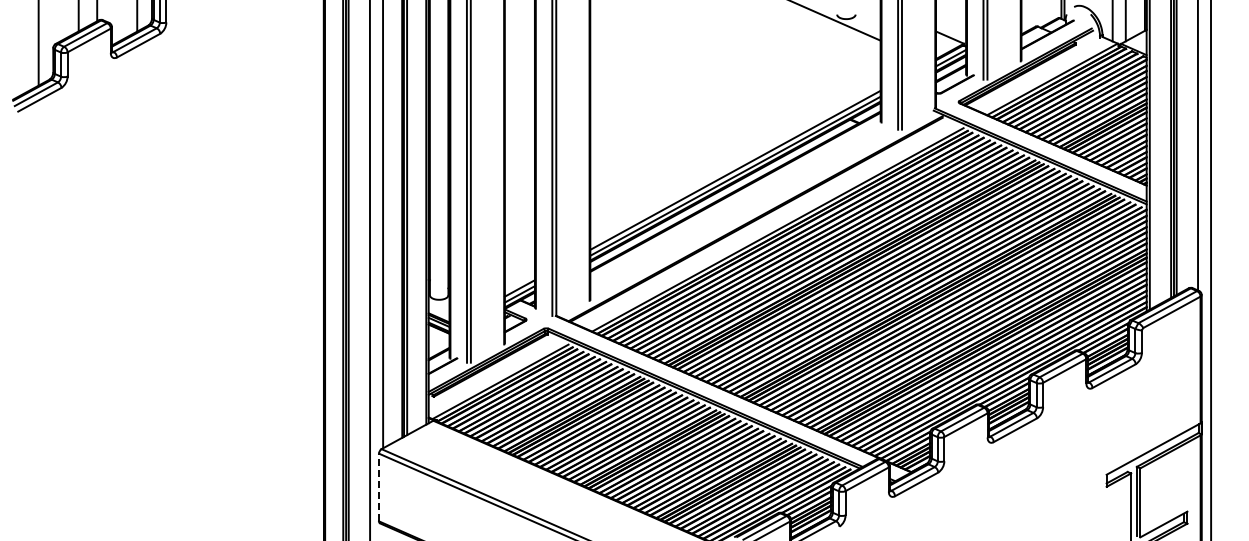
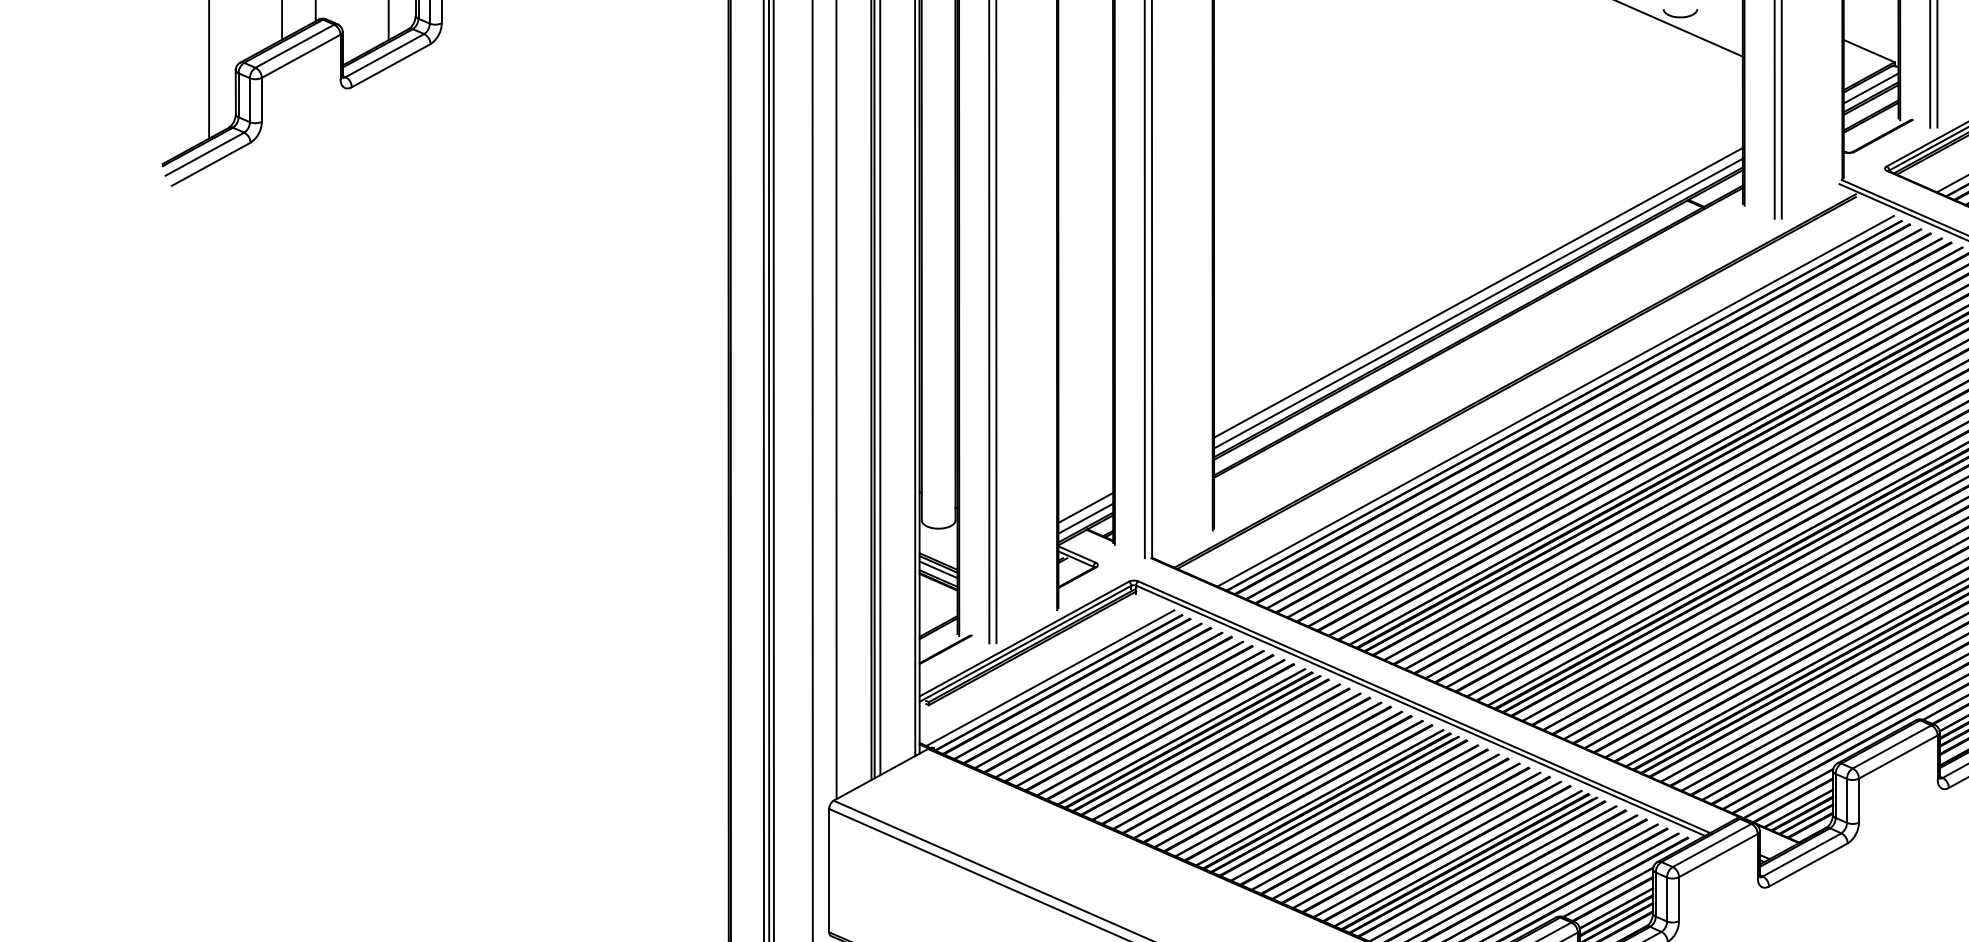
line: (379, 487) -> (829, 870), dashed -> solid

